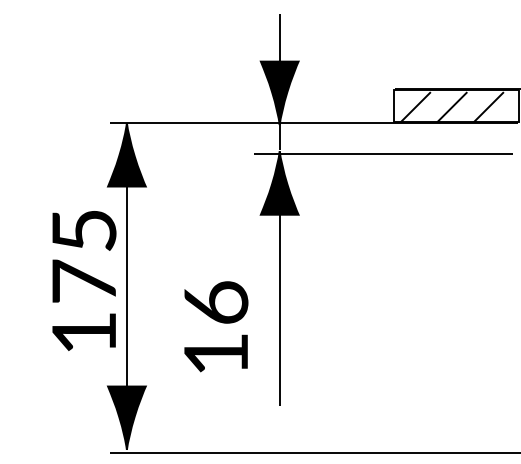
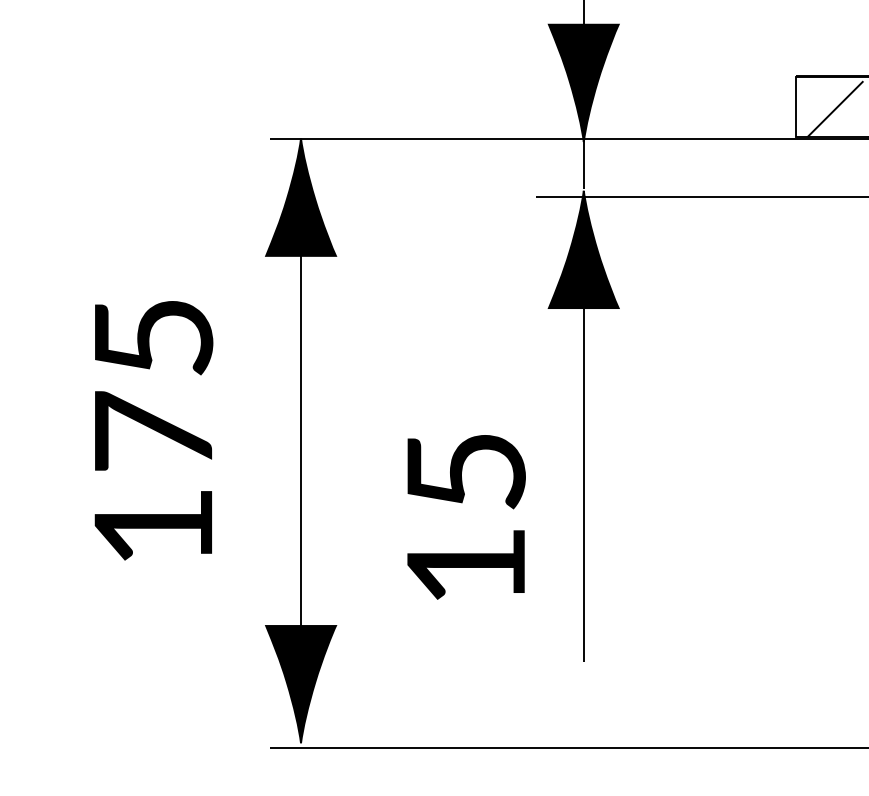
text: (84, 280) -> (154, 429), moved
text: (216, 302) -> (466, 470), 16 -> 15

